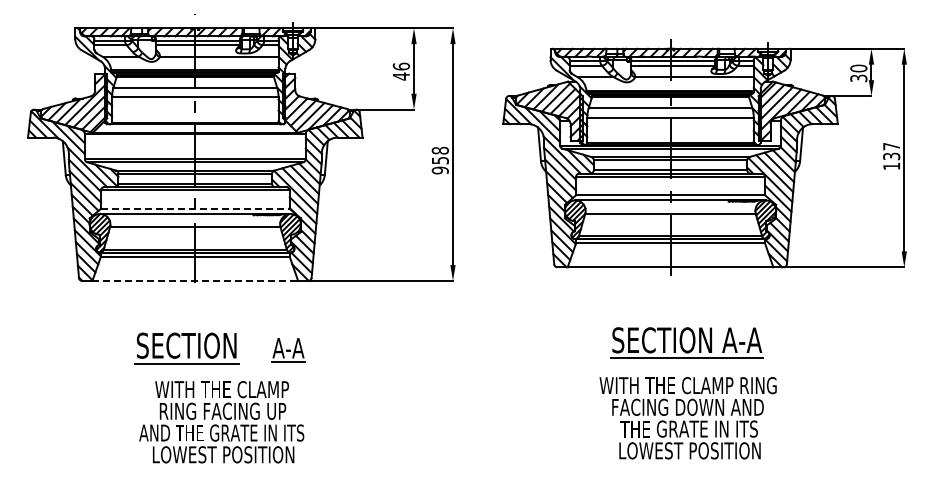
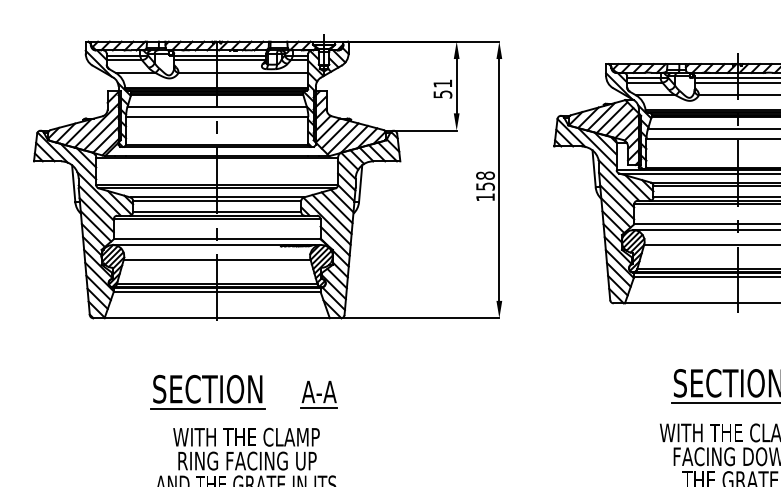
text: (401, 71) -> (442, 88), 46 -> 51
text: (439, 170) -> (484, 197), 958 -> 158
line: (195, 208) -> (217, 238), dashed -> solid
line: (195, 280) -> (217, 317), dashed -> solid

